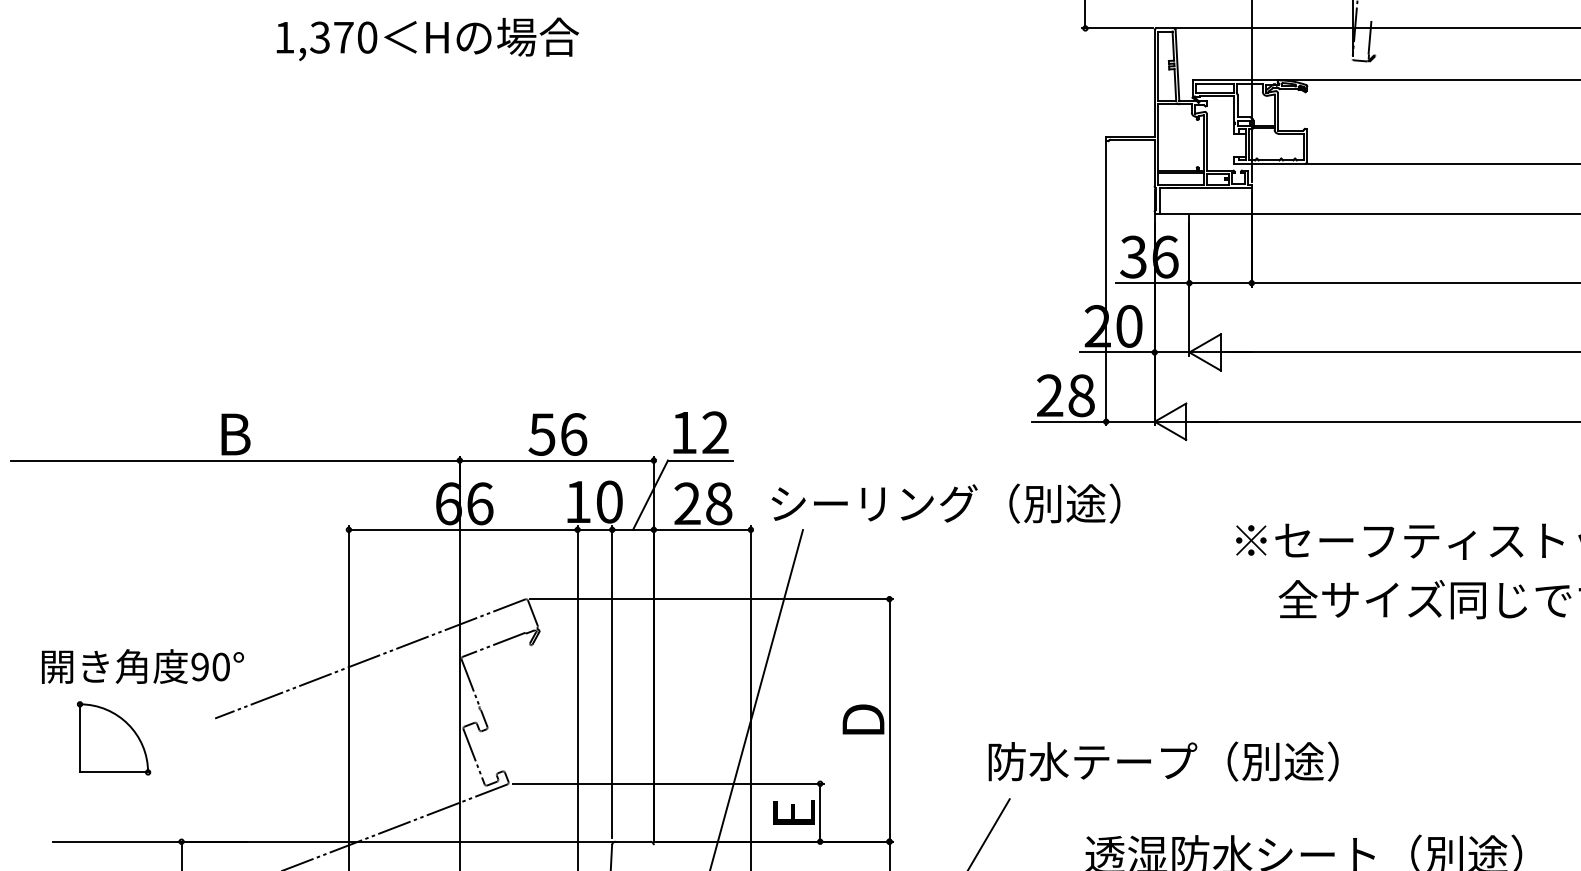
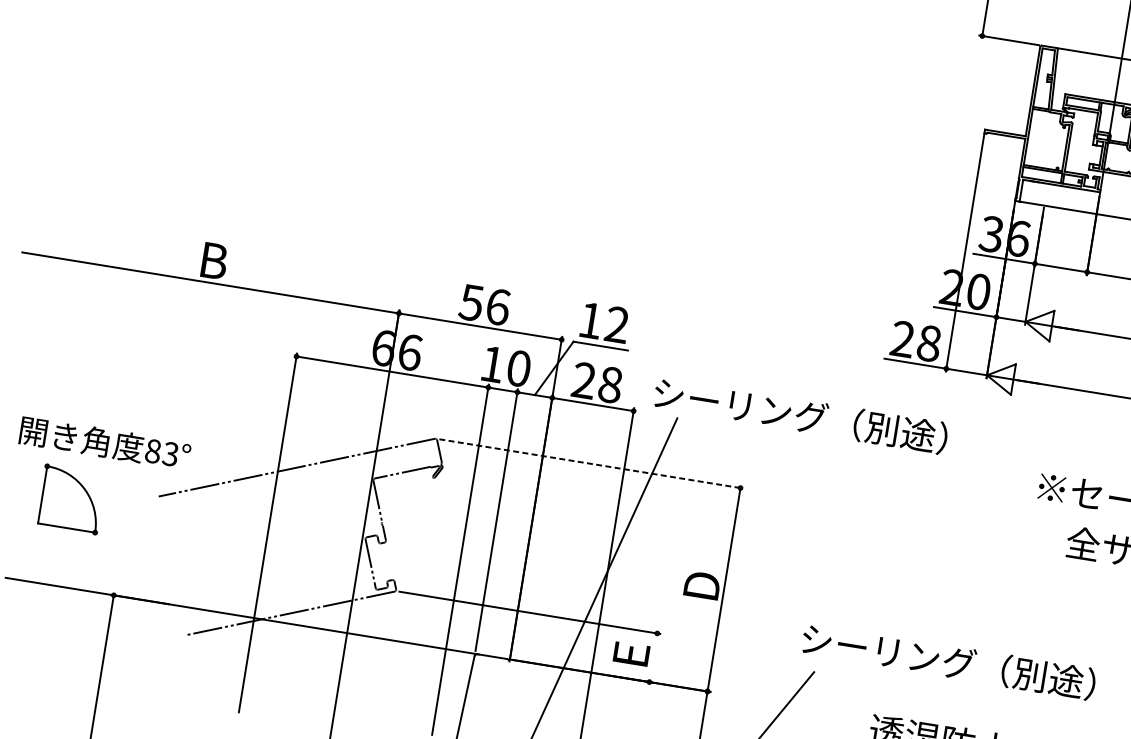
line: (712, 599) -> (592, 464), solid -> dashed
text: (210, 666) -> (161, 452), 90° -> 83°
text: (1092, 761) -> (888, 651), 防水テープ（別途） -> シーリング（別途）
line: (820, 812) -> (653, 657), removed

